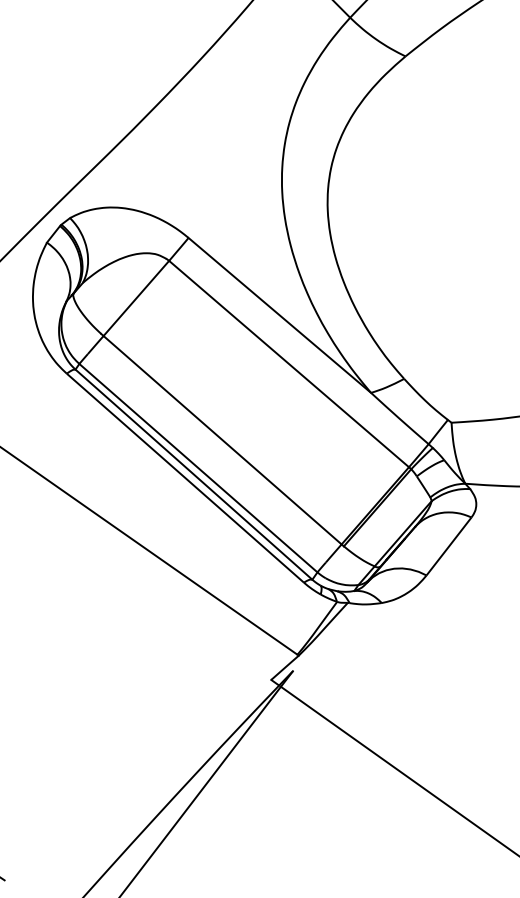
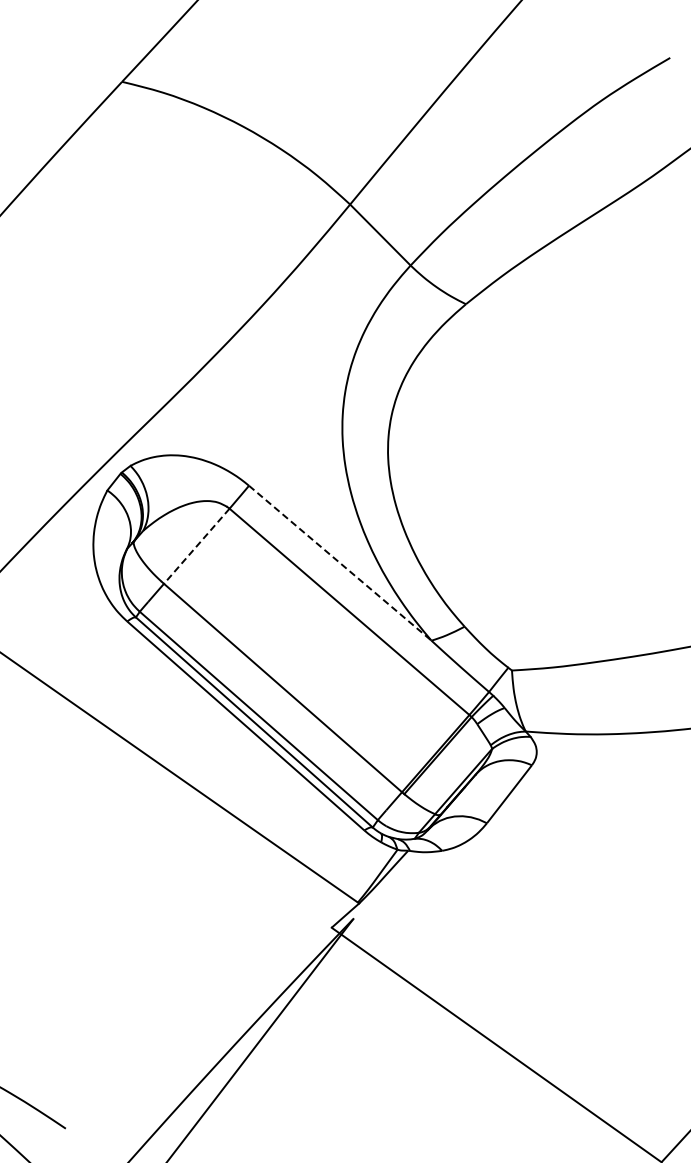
line: (136, 298) -> (196, 546), solid -> dashed
line: (280, 315) -> (340, 563), solid -> dashed

